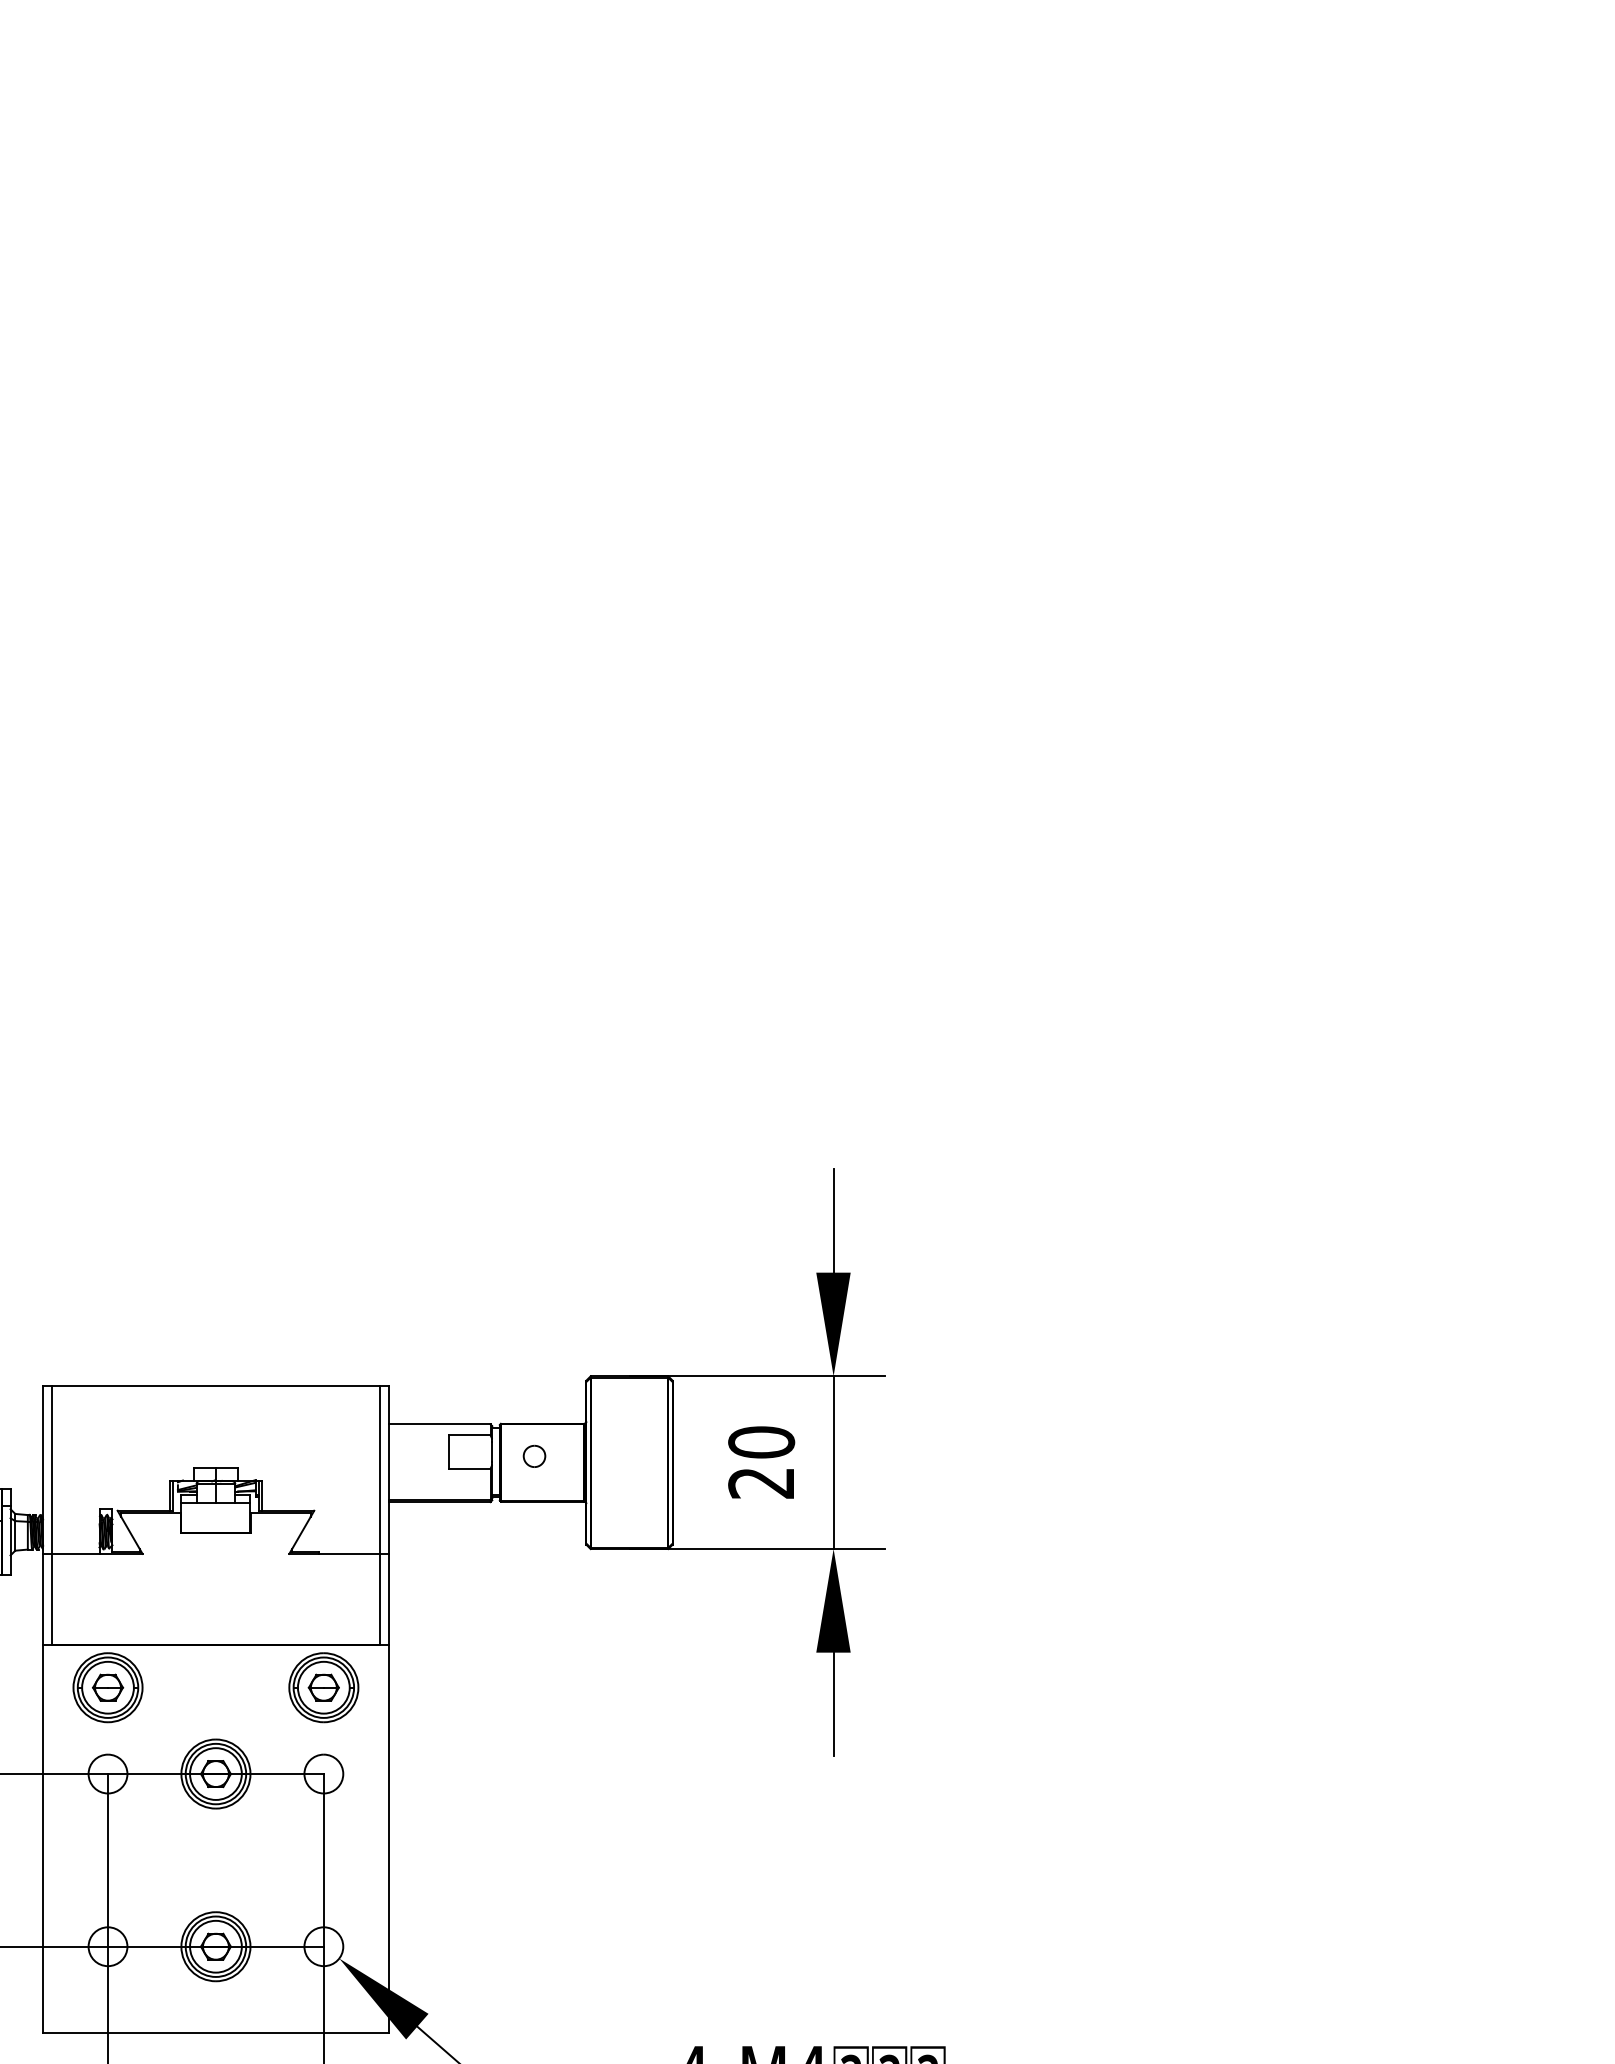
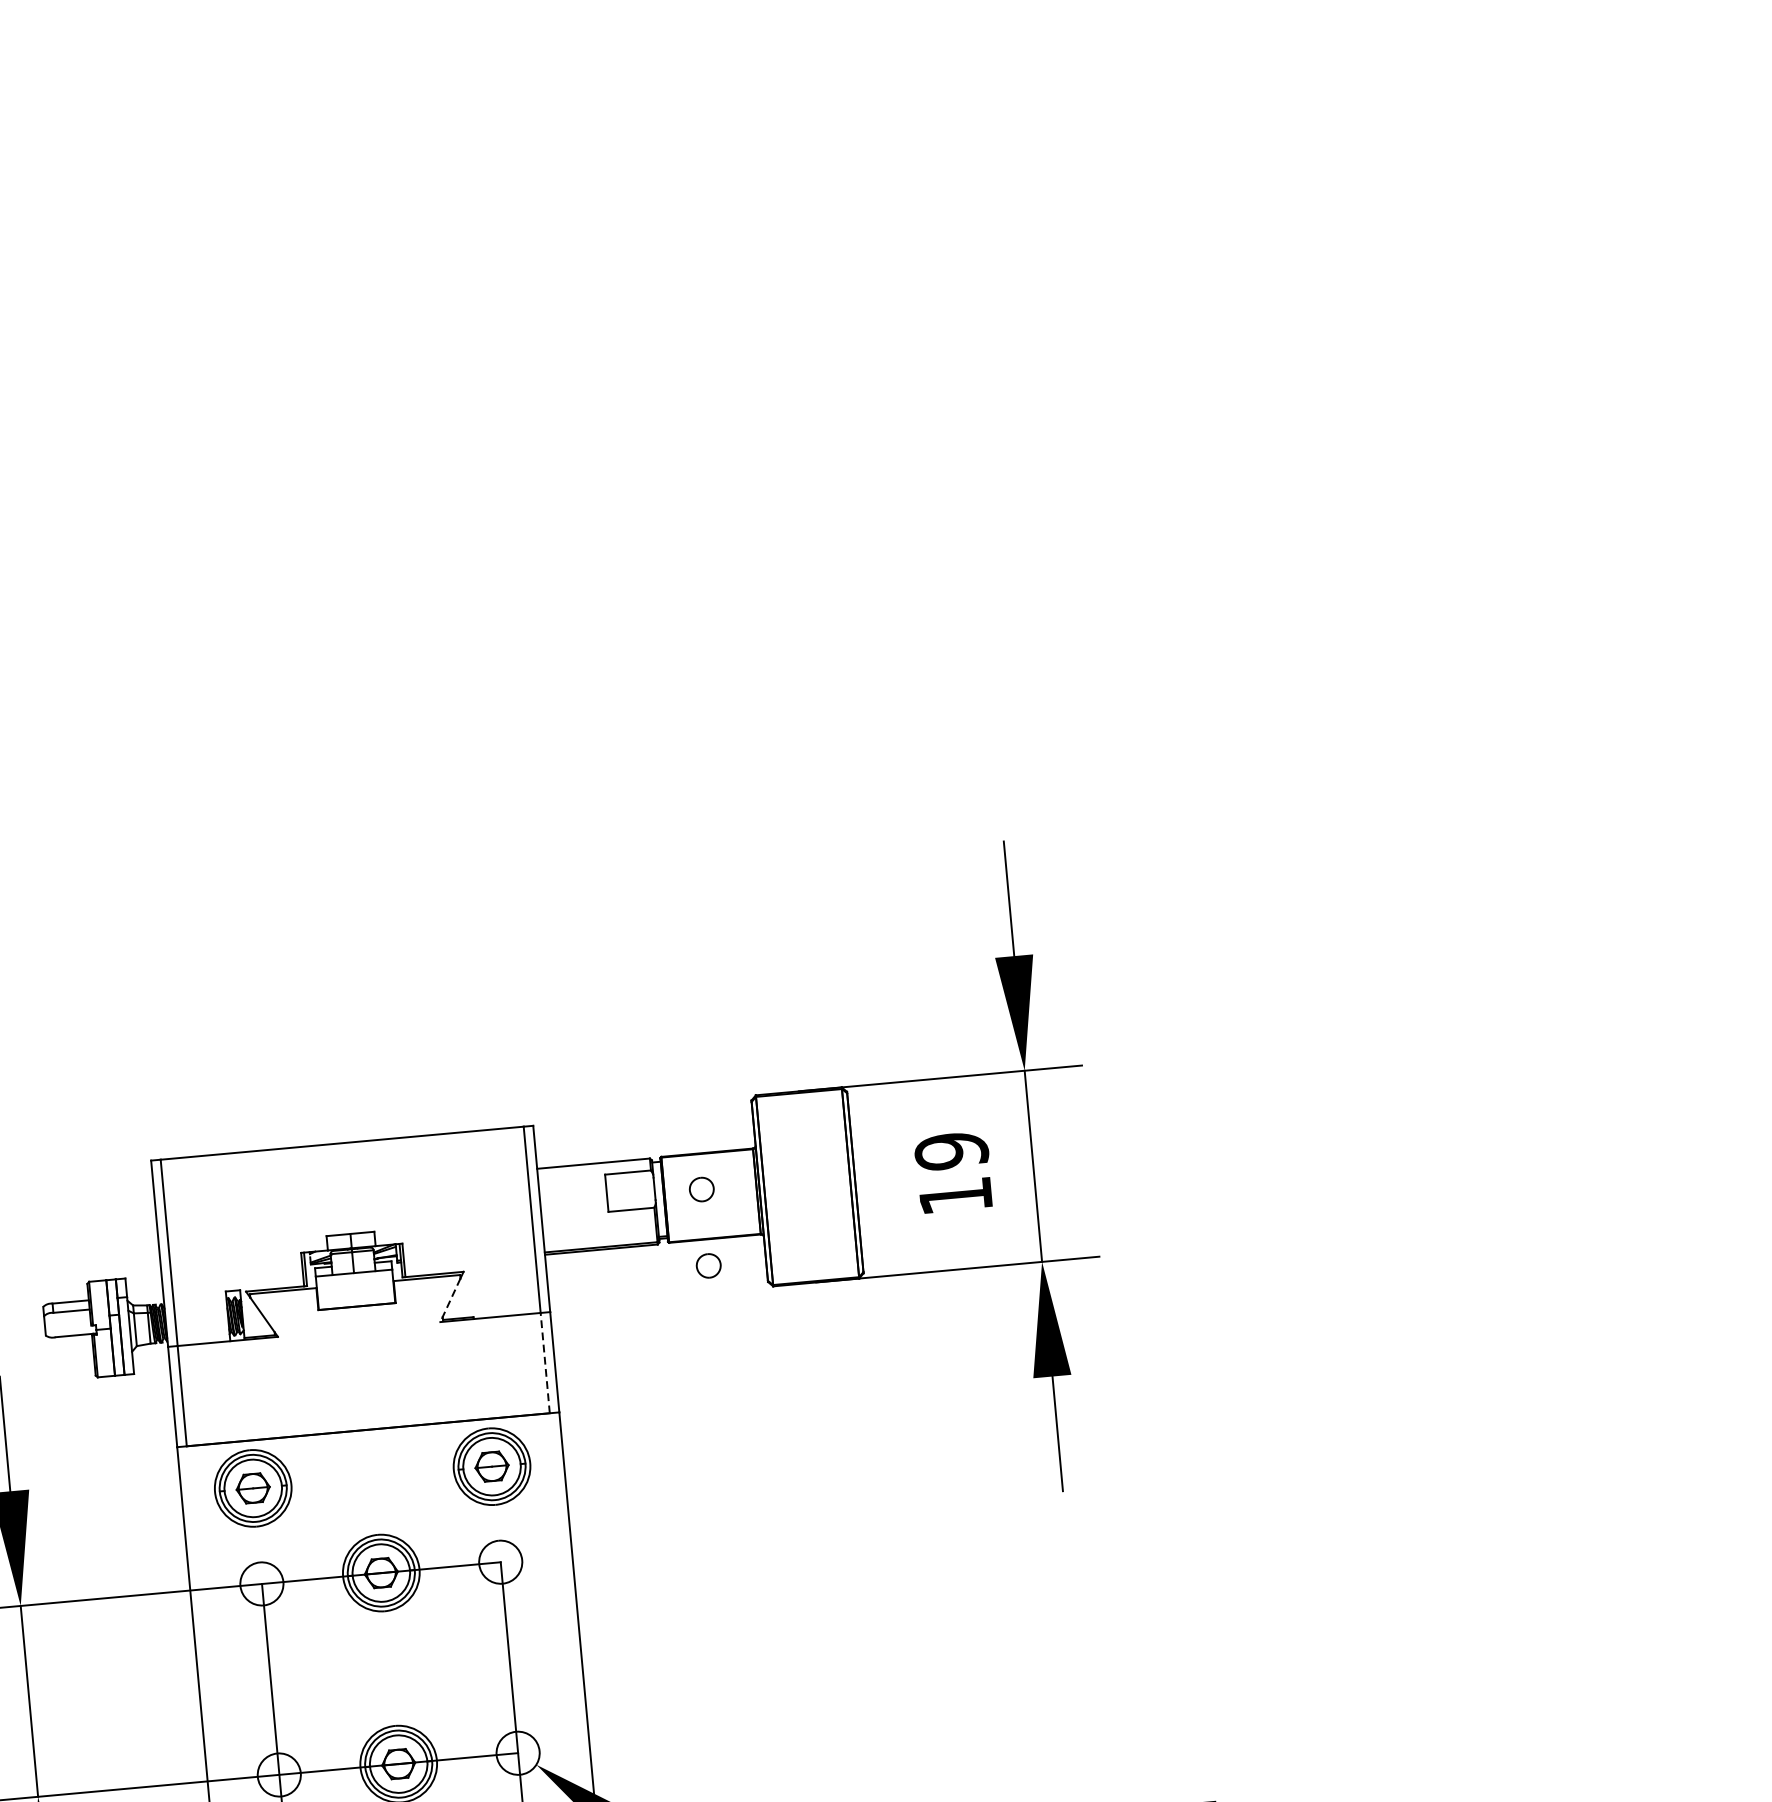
text: (761, 1462) -> (953, 1173), 20 -> 19
part: (534, 1524) -> (708, 1264), added
line: (300, 1535) -> (450, 1300), solid -> dashed
line: (379, 1598) -> (544, 1362), solid -> dashed

